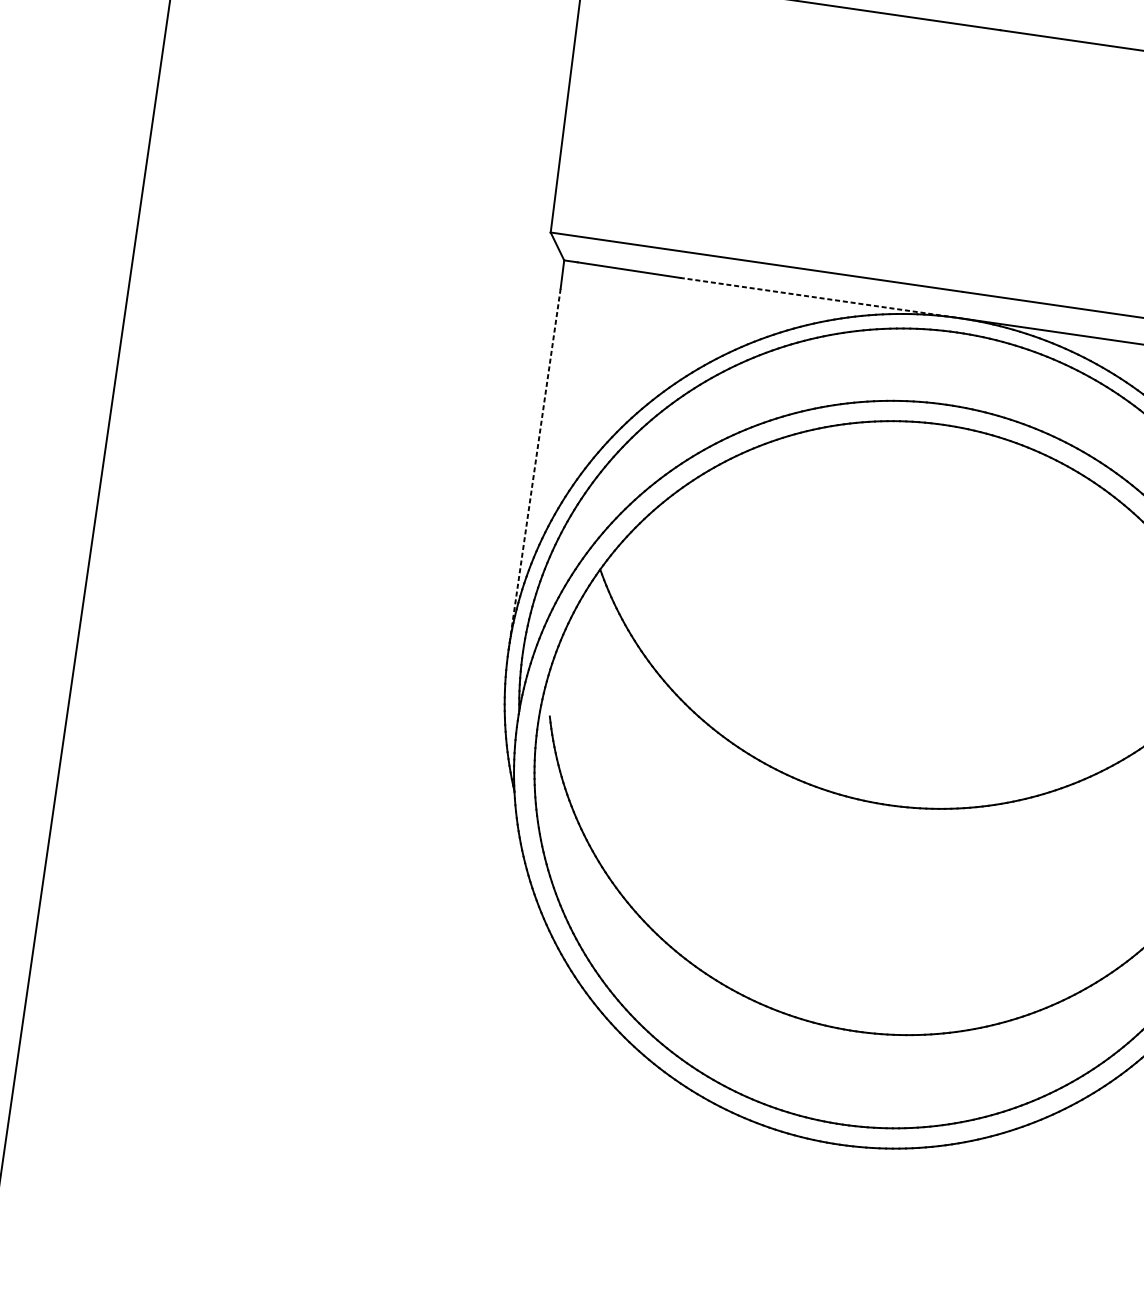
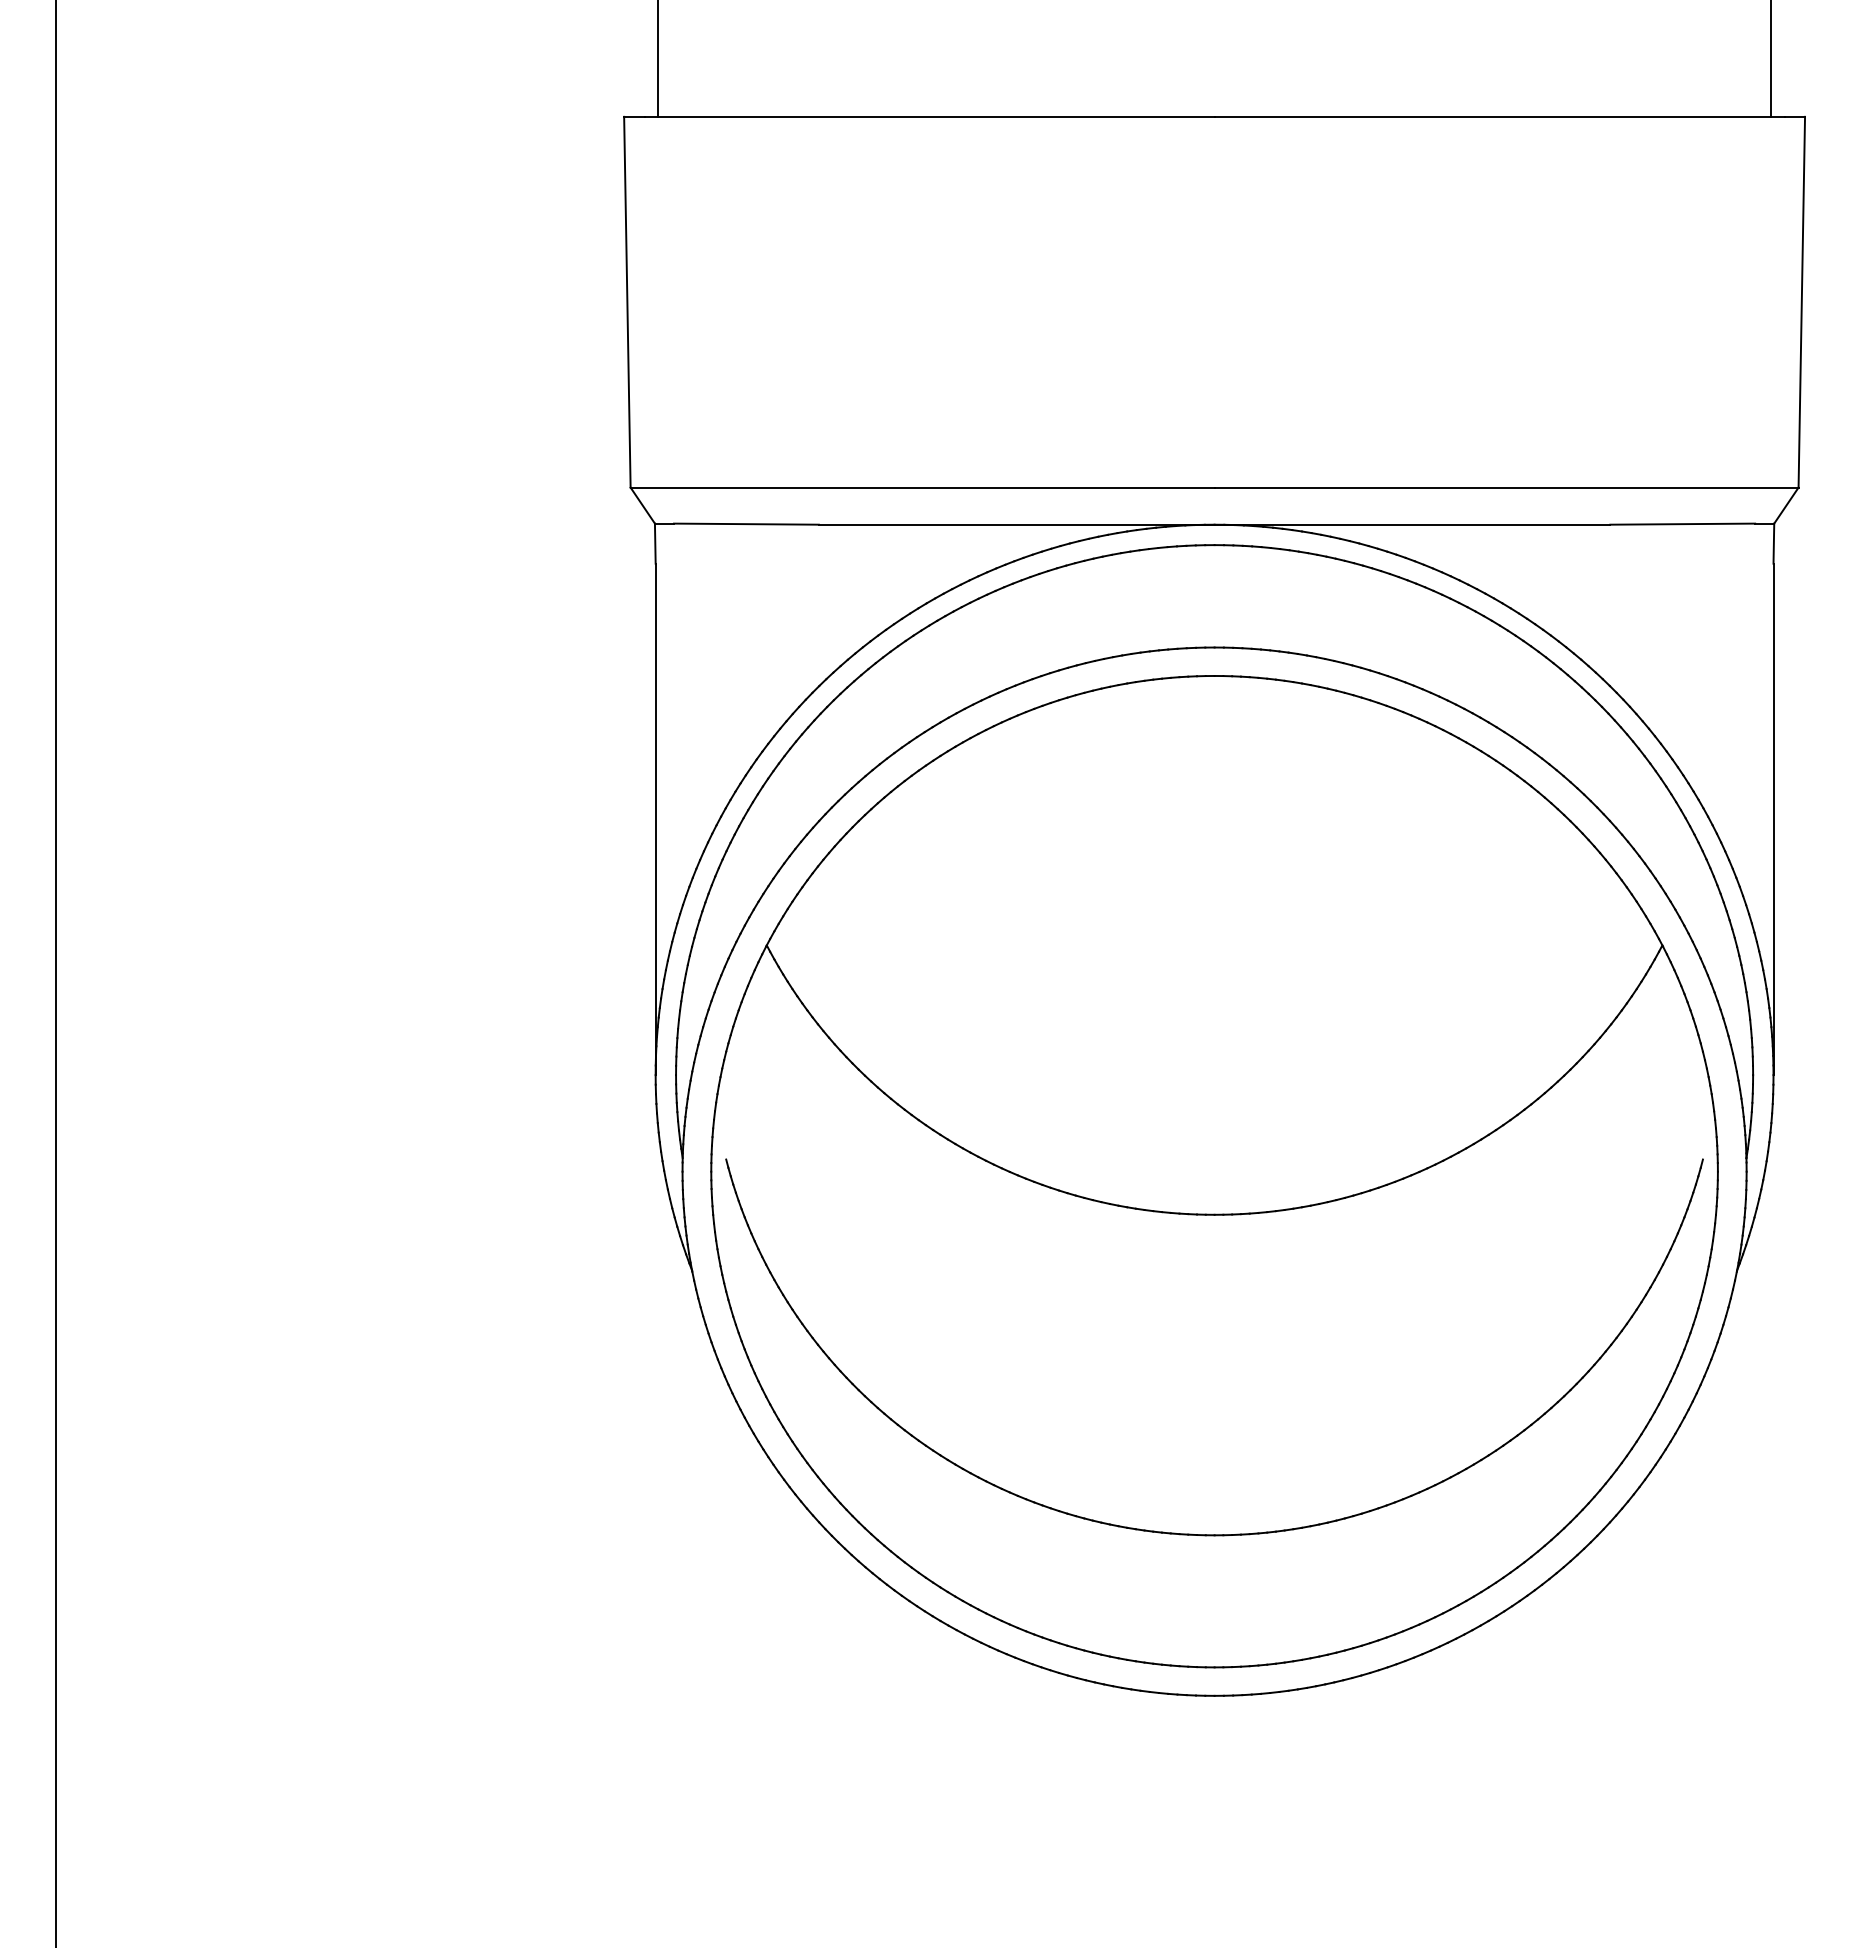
line: (819, 297) -> (1016, 524), dashed -> solid
line: (534, 469) -> (655, 819), dashed -> solid

